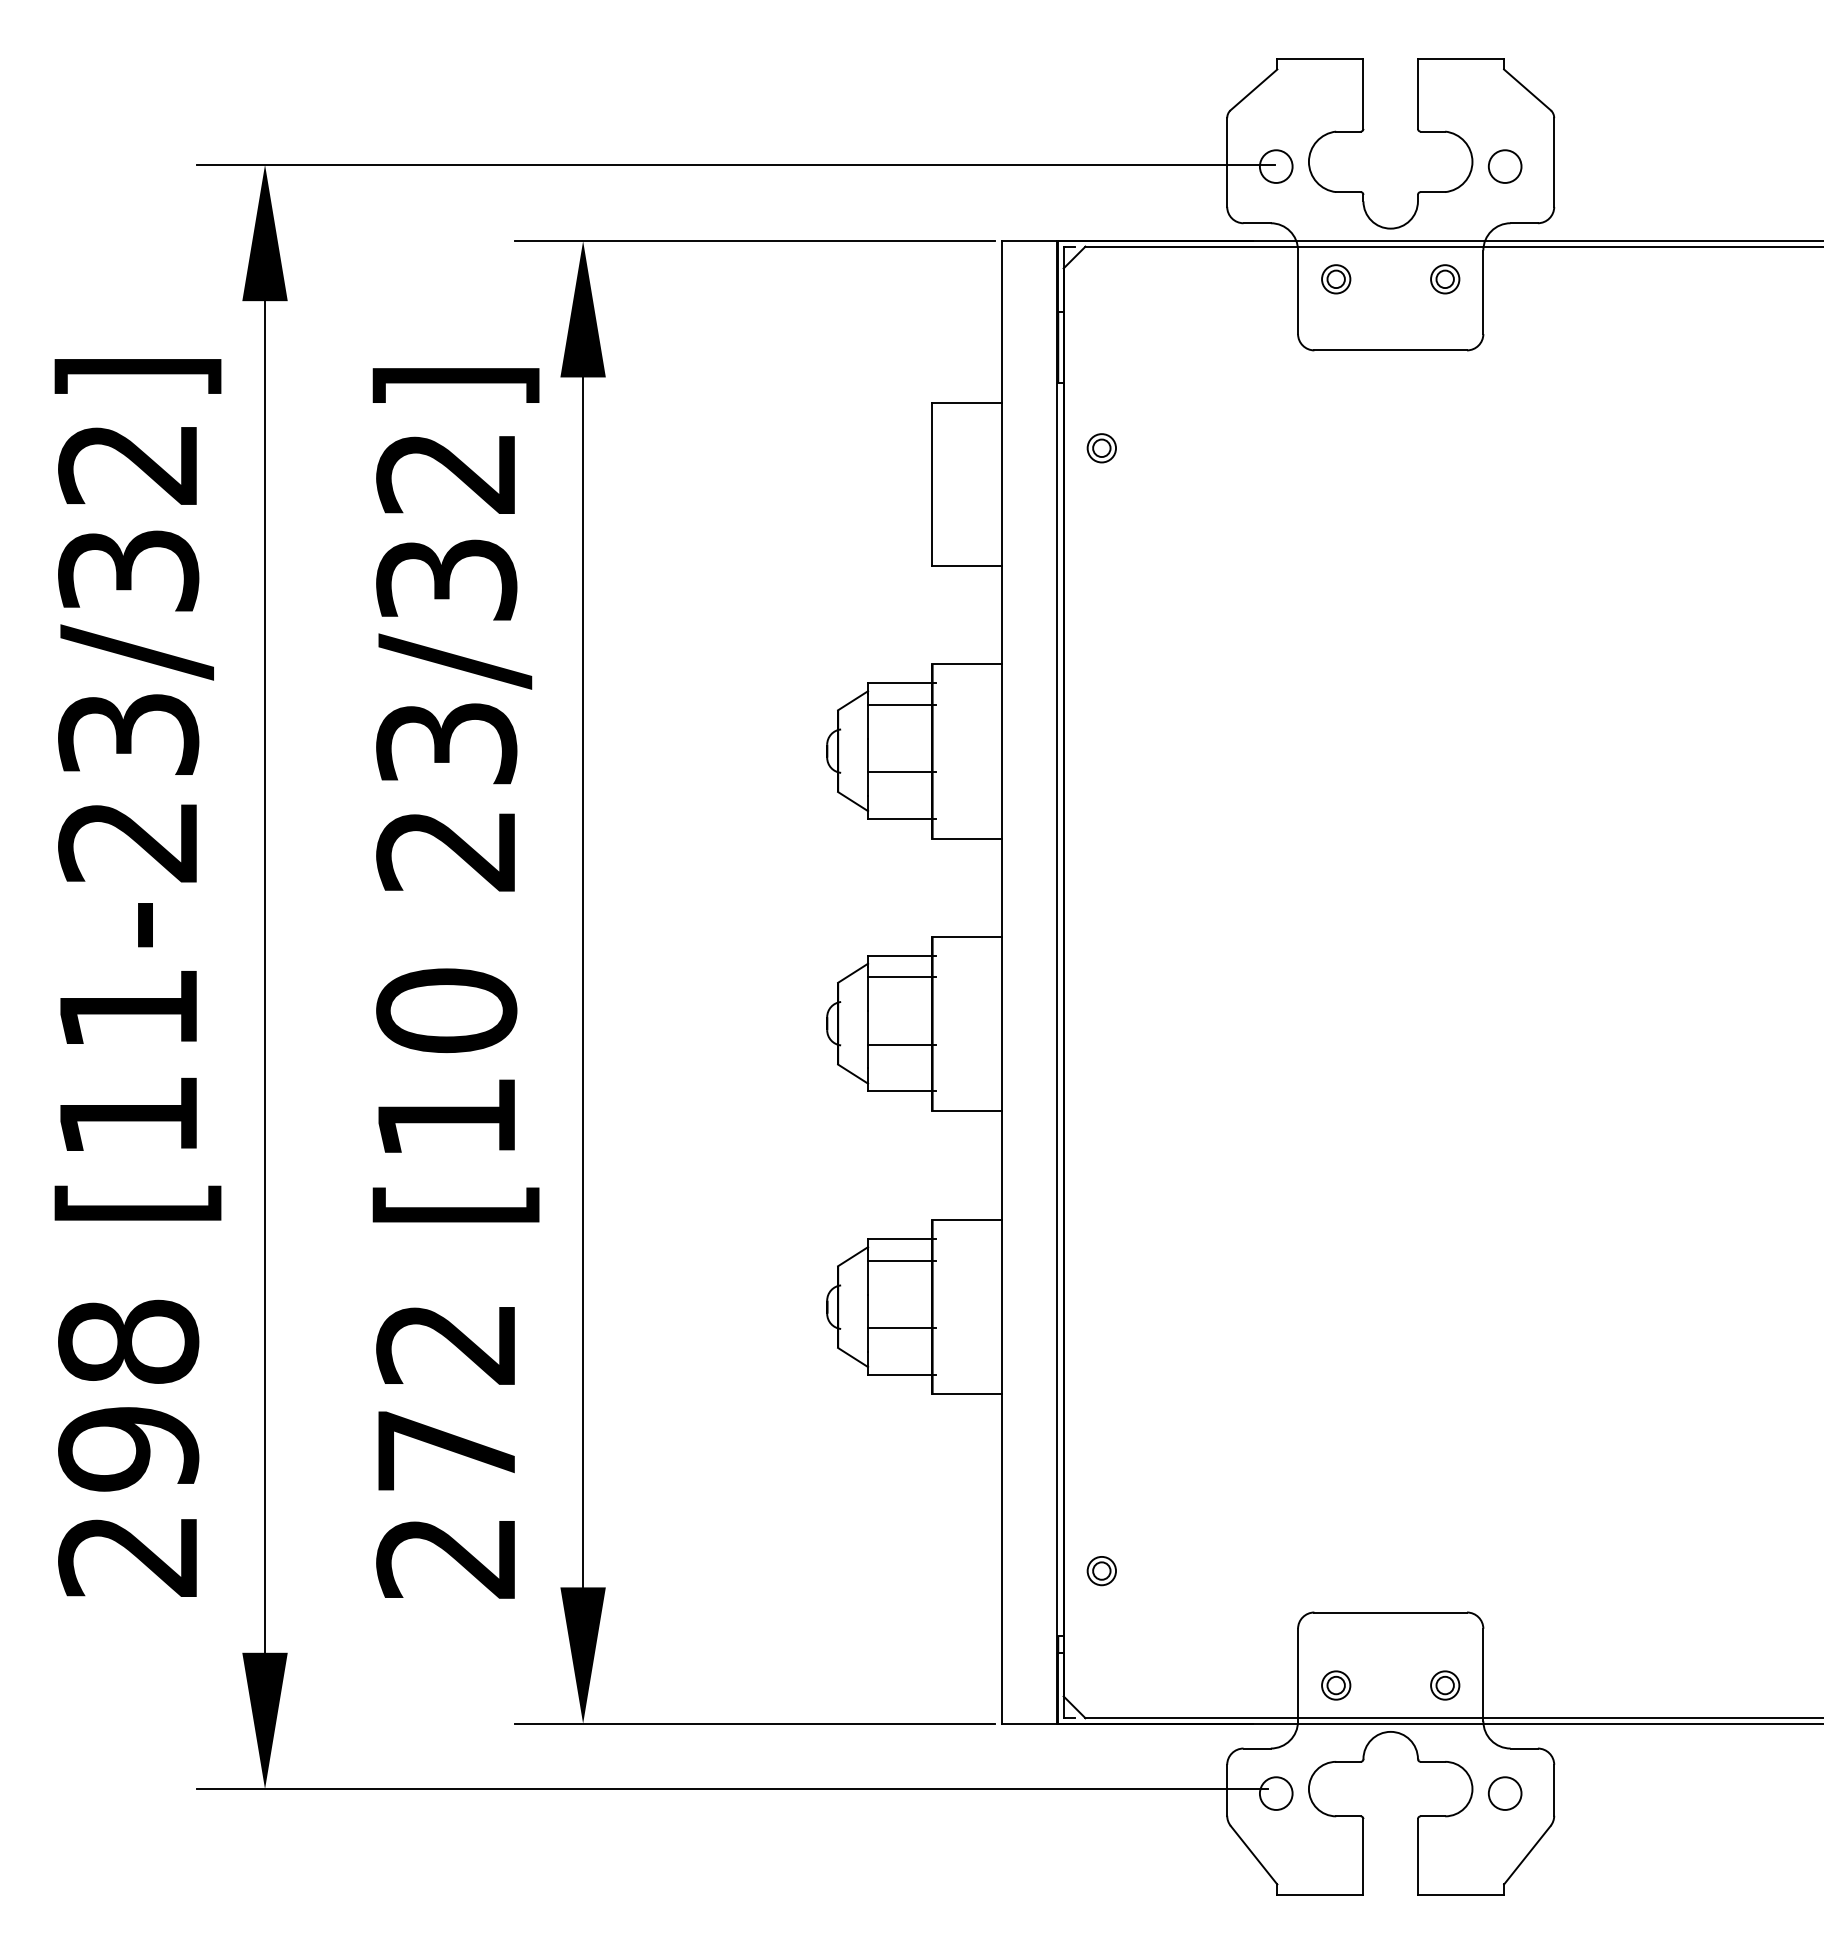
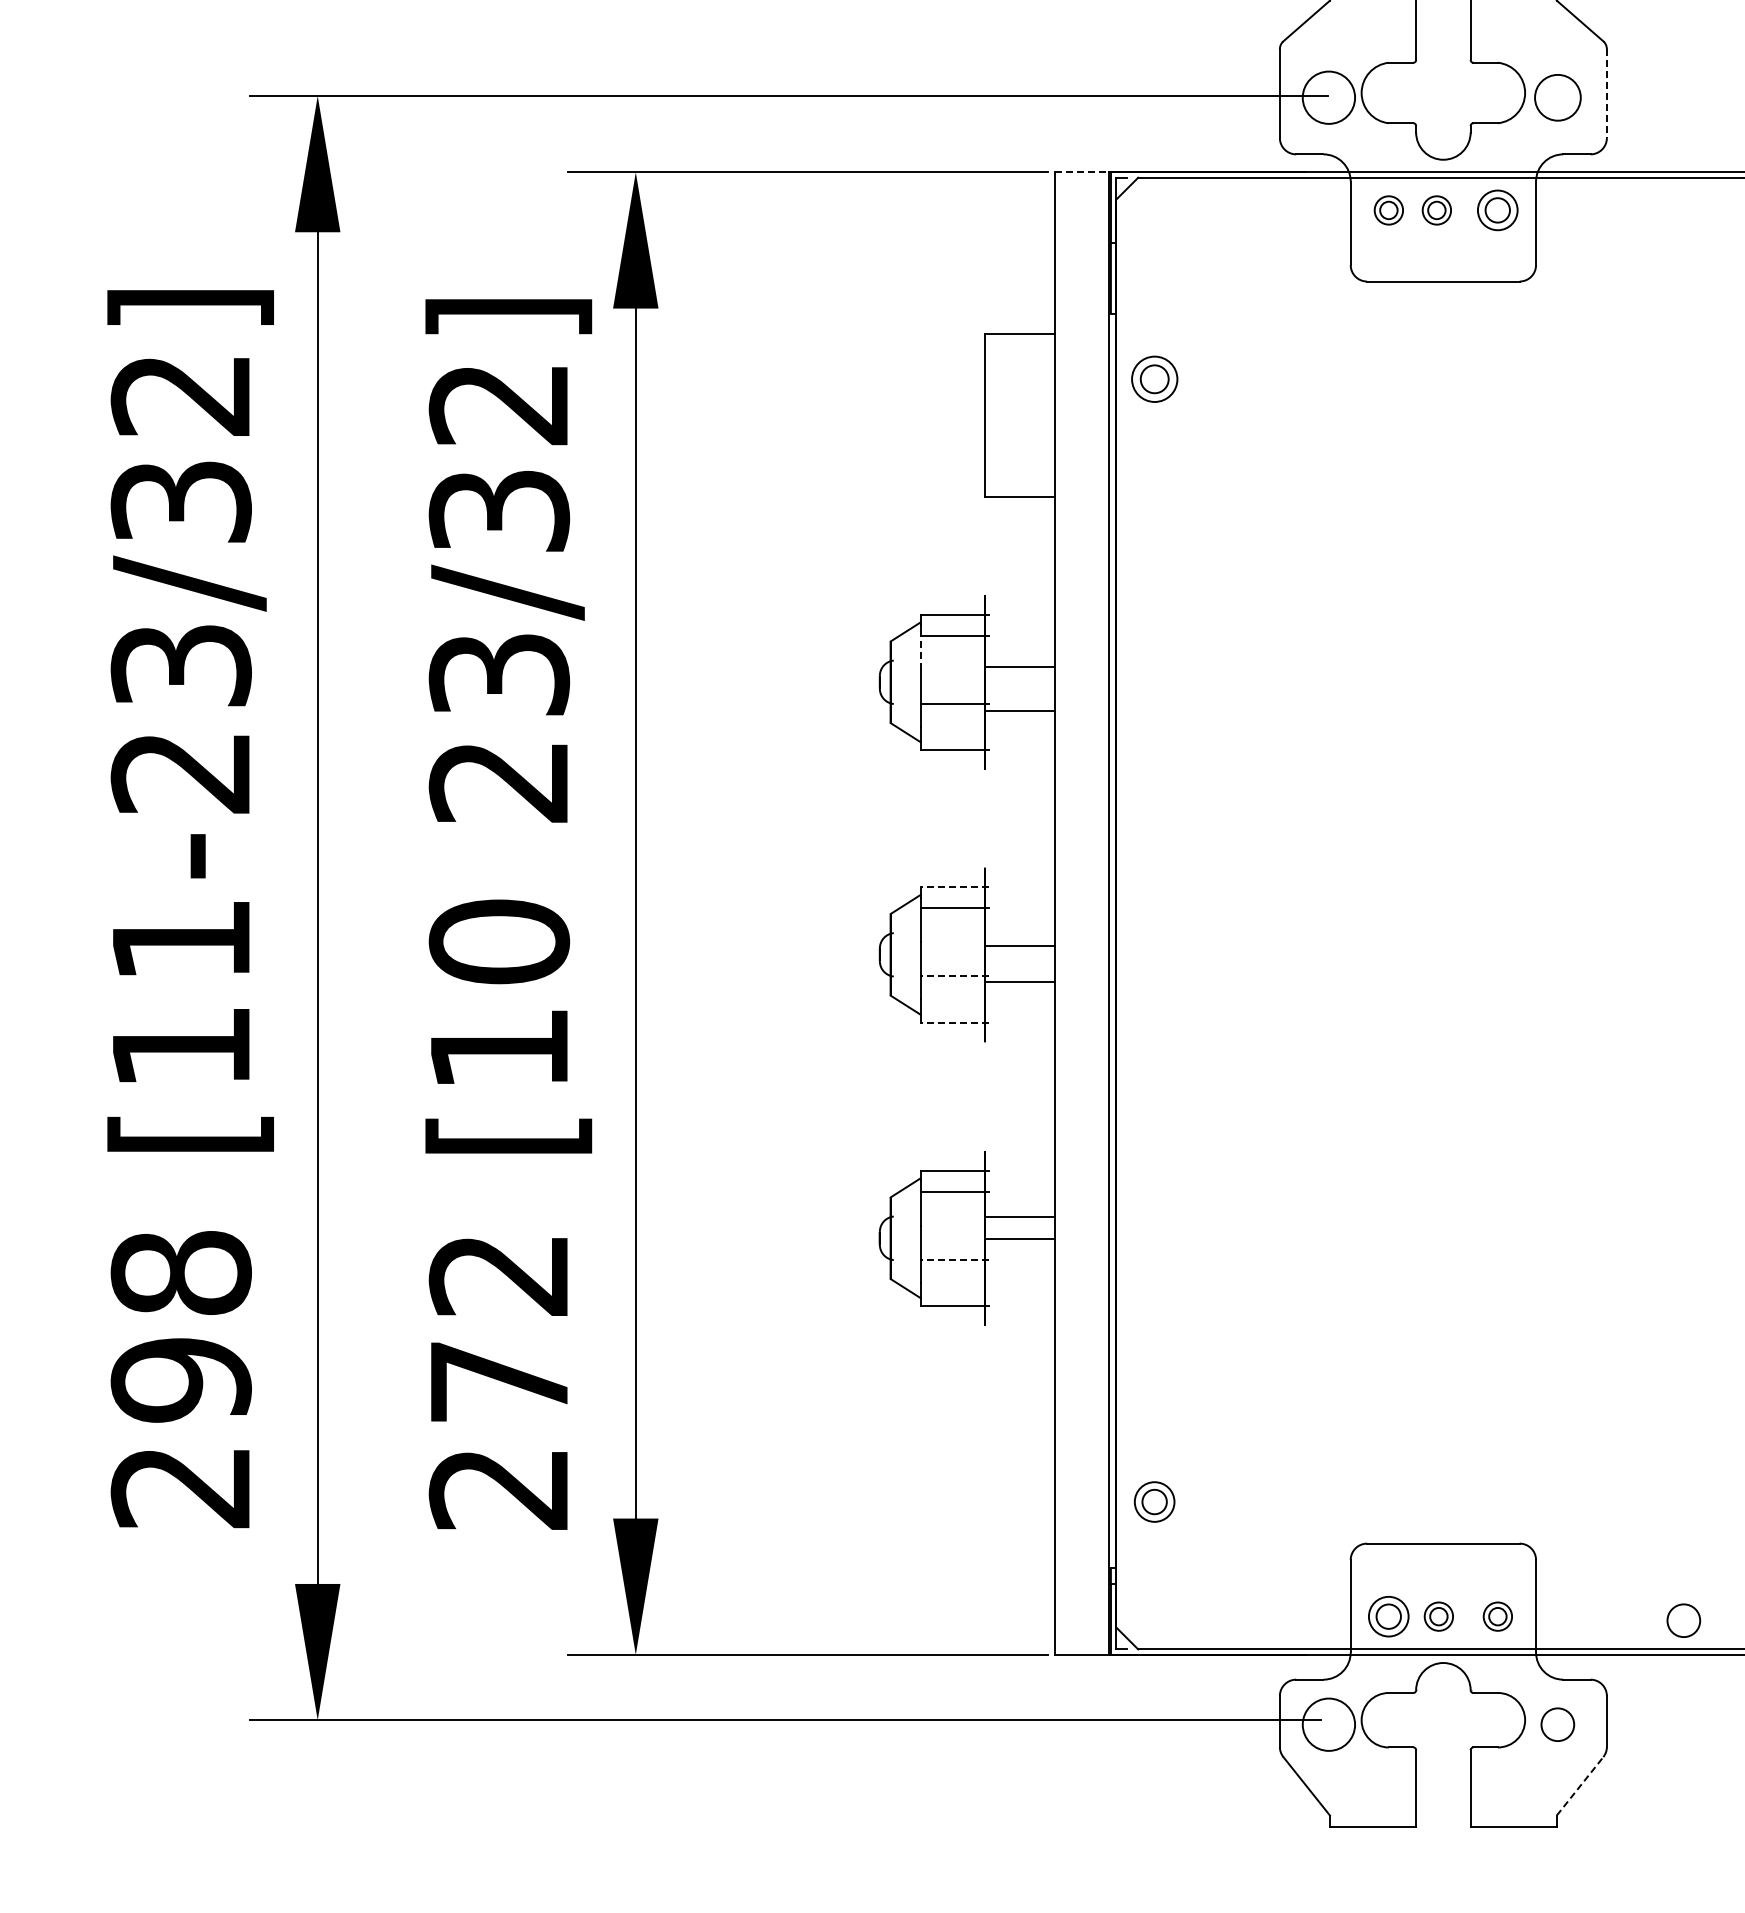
line: (1554, 163) -> (1607, 94), solid -> dashed
circle: (1275, 166) -> (1328, 97), size x1.6
circle: (1504, 166) -> (1557, 97), size x1.4
line: (1029, 241) -> (1082, 172), solid -> dashed
part: (1384, 279) -> (1437, 210), added
part: (1445, 279) -> (1498, 210), size x1.4
part: (1101, 448) -> (1154, 379), size x1.6
line: (967, 664) -> (1020, 667), moved
line: (868, 721) -> (921, 652), solid -> dashed
line: (967, 838) -> (1020, 710), moved
line: (967, 936) -> (1020, 945), moved
line: (901, 956) -> (954, 887), solid -> dashed
line: (901, 1044) -> (954, 975), solid -> dashed
line: (901, 1091) -> (954, 1022), solid -> dashed
line: (967, 1111) -> (1020, 982), moved
line: (967, 1220) -> (1020, 1239), moved
line: (901, 1328) -> (954, 1259), solid -> dashed
line: (967, 1394) -> (1020, 1216), moved
part: (1101, 1571) -> (1154, 1502), size x1.4
part: (1336, 1685) -> (1389, 1616), size x1.4
part: (1386, 1685) -> (1439, 1616), added
circle: (1630, 1689) -> (1683, 1620), added
circle: (1275, 1793) -> (1328, 1724), size x1.6
line: (1527, 1854) -> (1580, 1785), solid -> dashed

